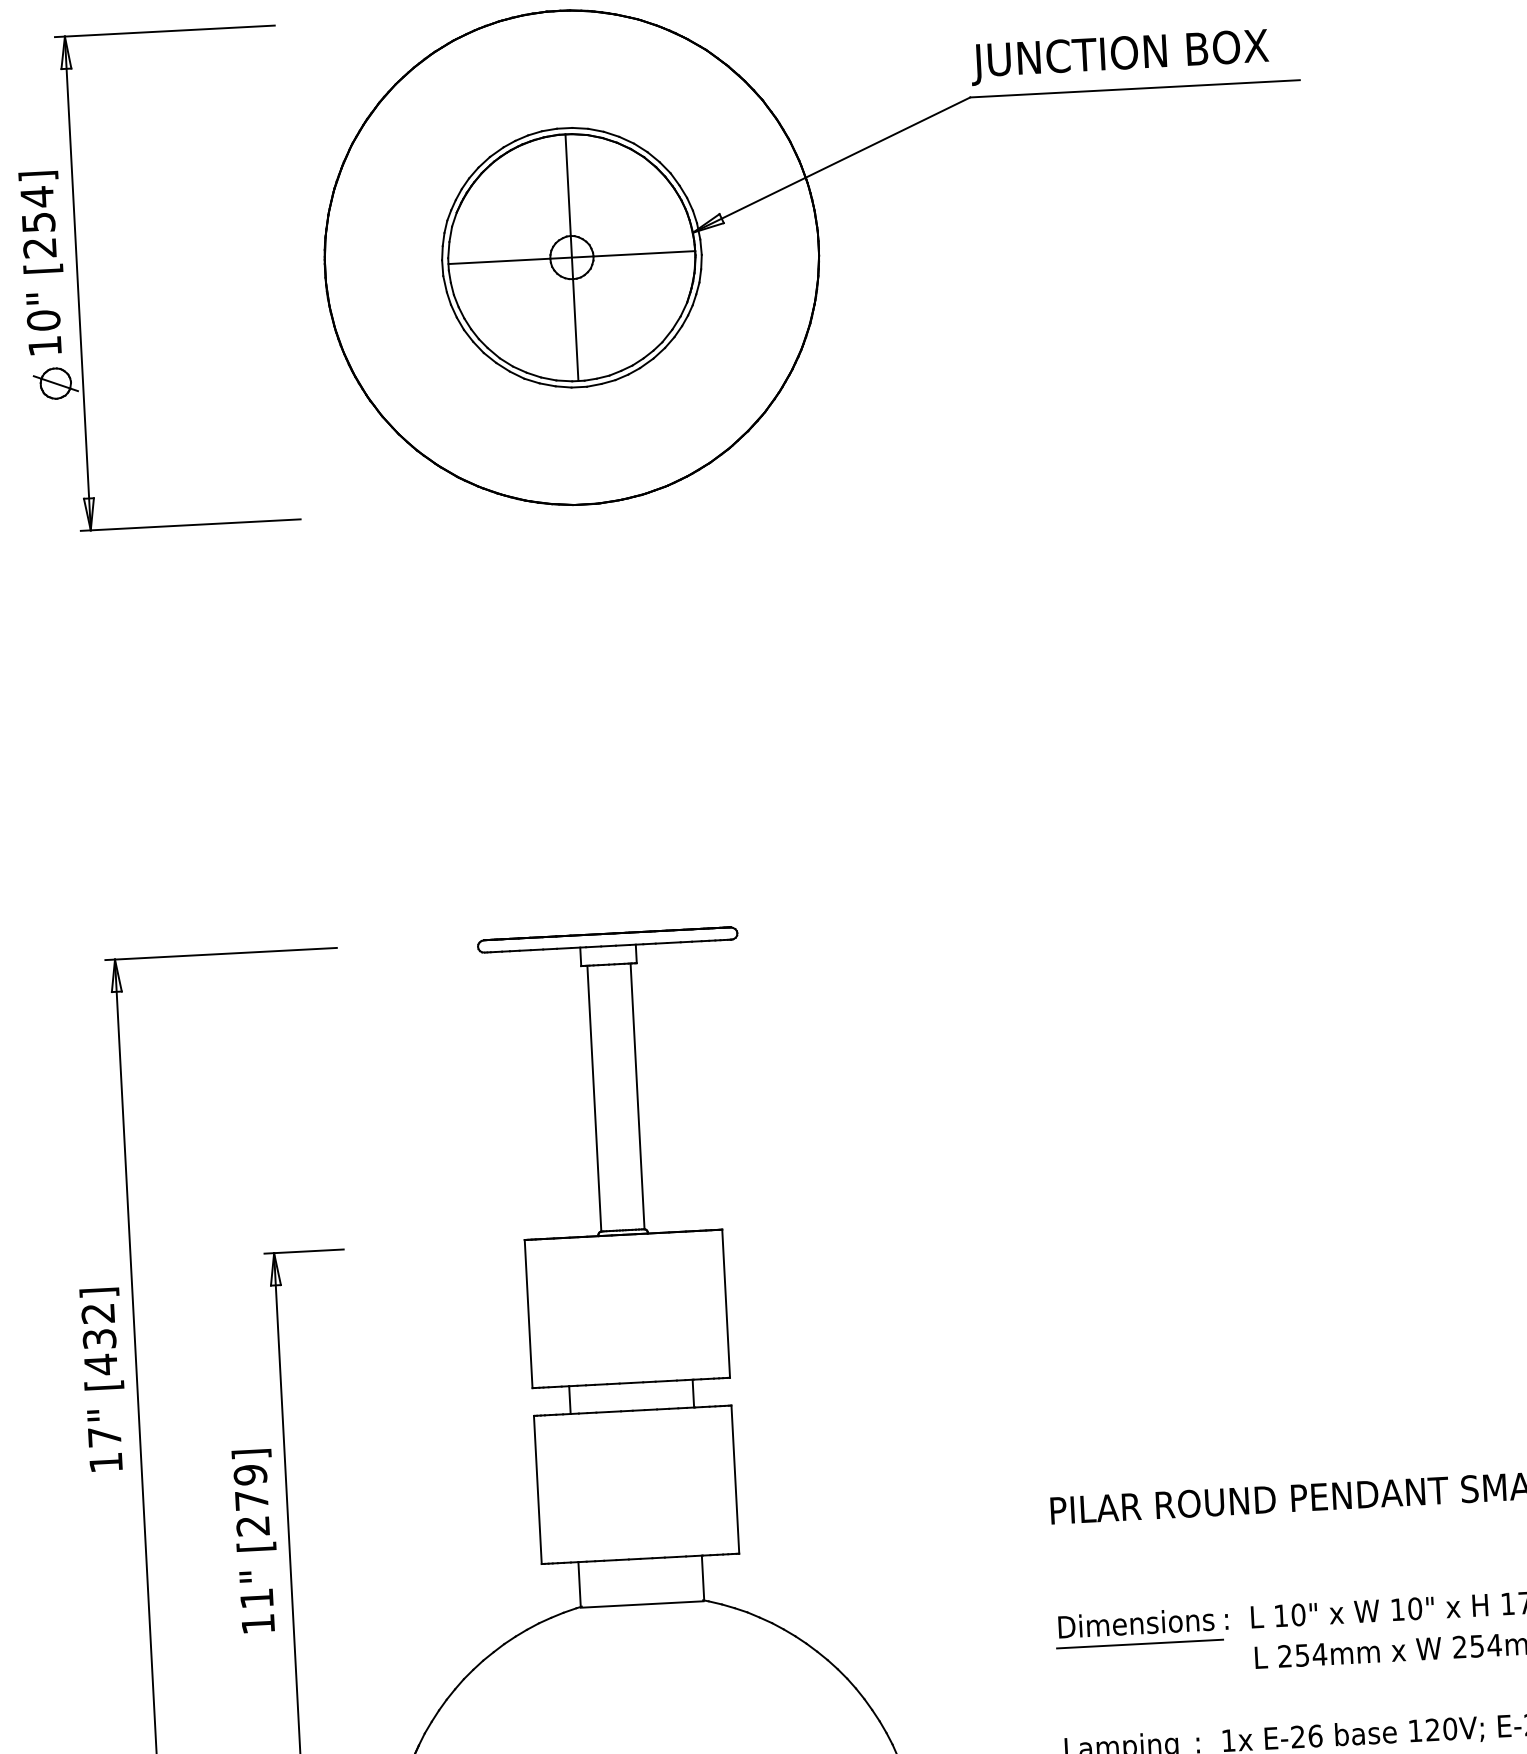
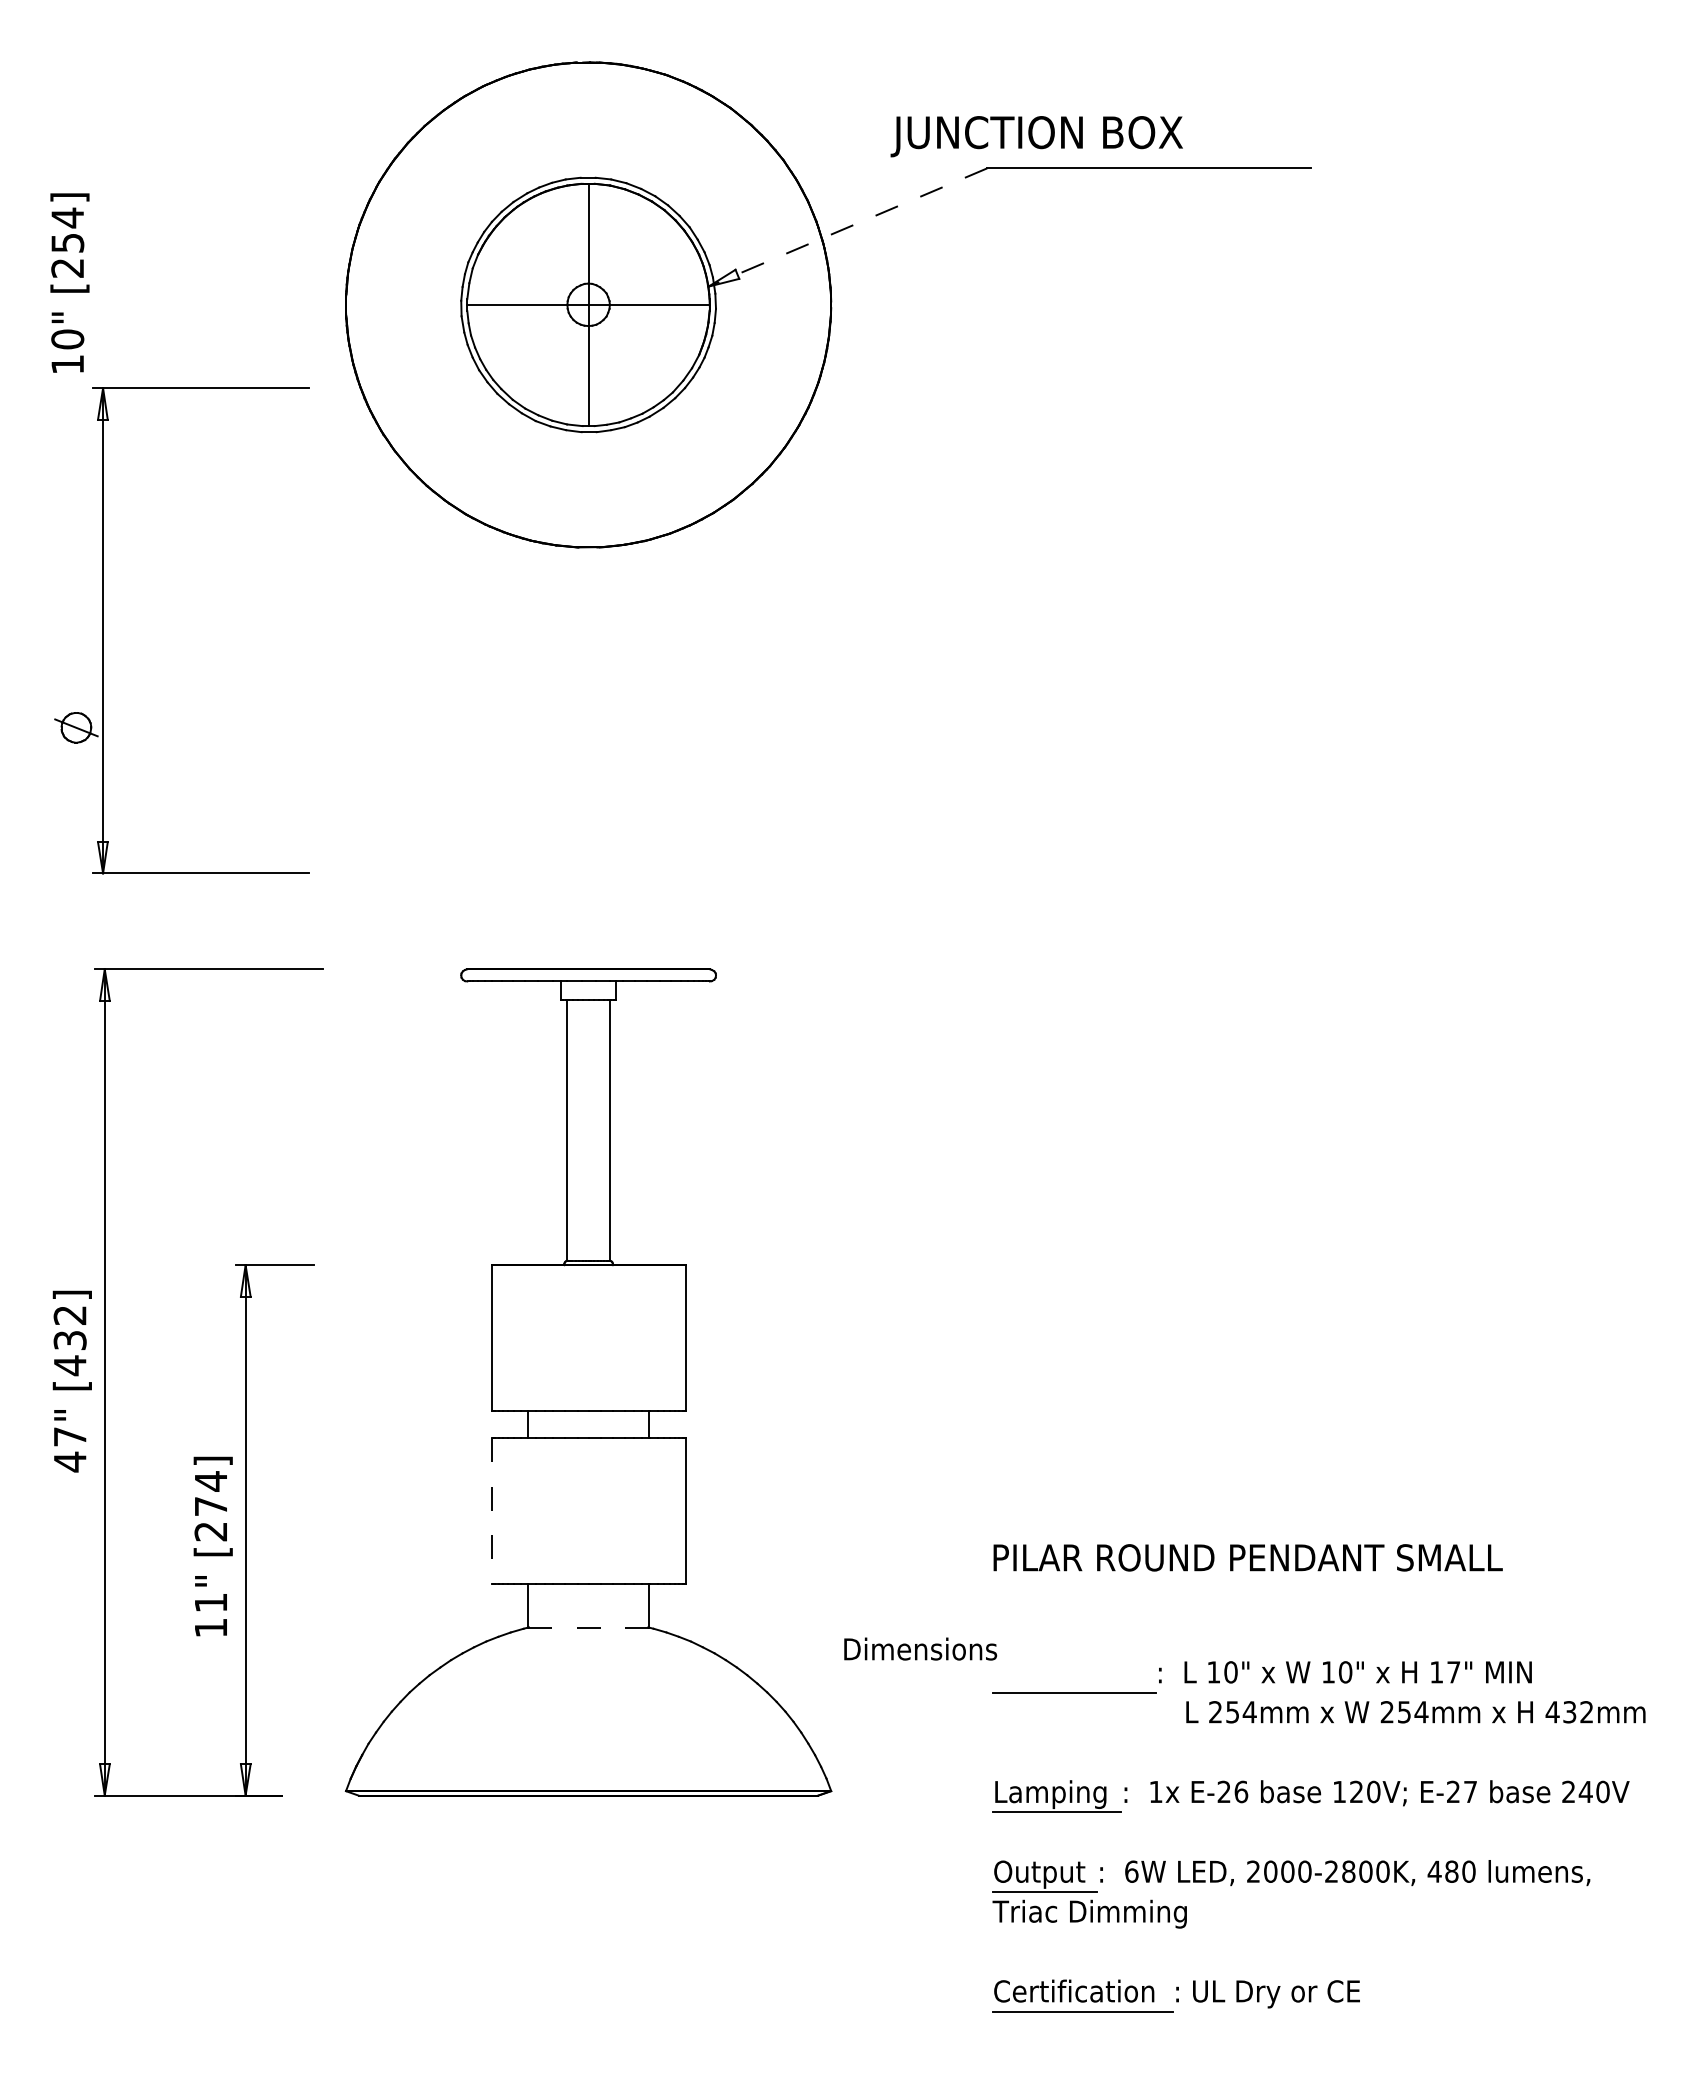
text: (1119, 57) -> (1036, 136), moved
line: (831, 165) -> (847, 227), solid -> dashed
part: (78, 283) -> (103, 630), moved
text: (106, 1462) -> (70, 1461), 17" -> 47"
text: (249, 1475) -> (210, 1481), [279] -> [274]
line: (537, 1489) -> (491, 1510), solid -> dashed
line: (642, 1604) -> (588, 1628), solid -> dashed
text: (1136, 1622) -> (920, 1648), moved

